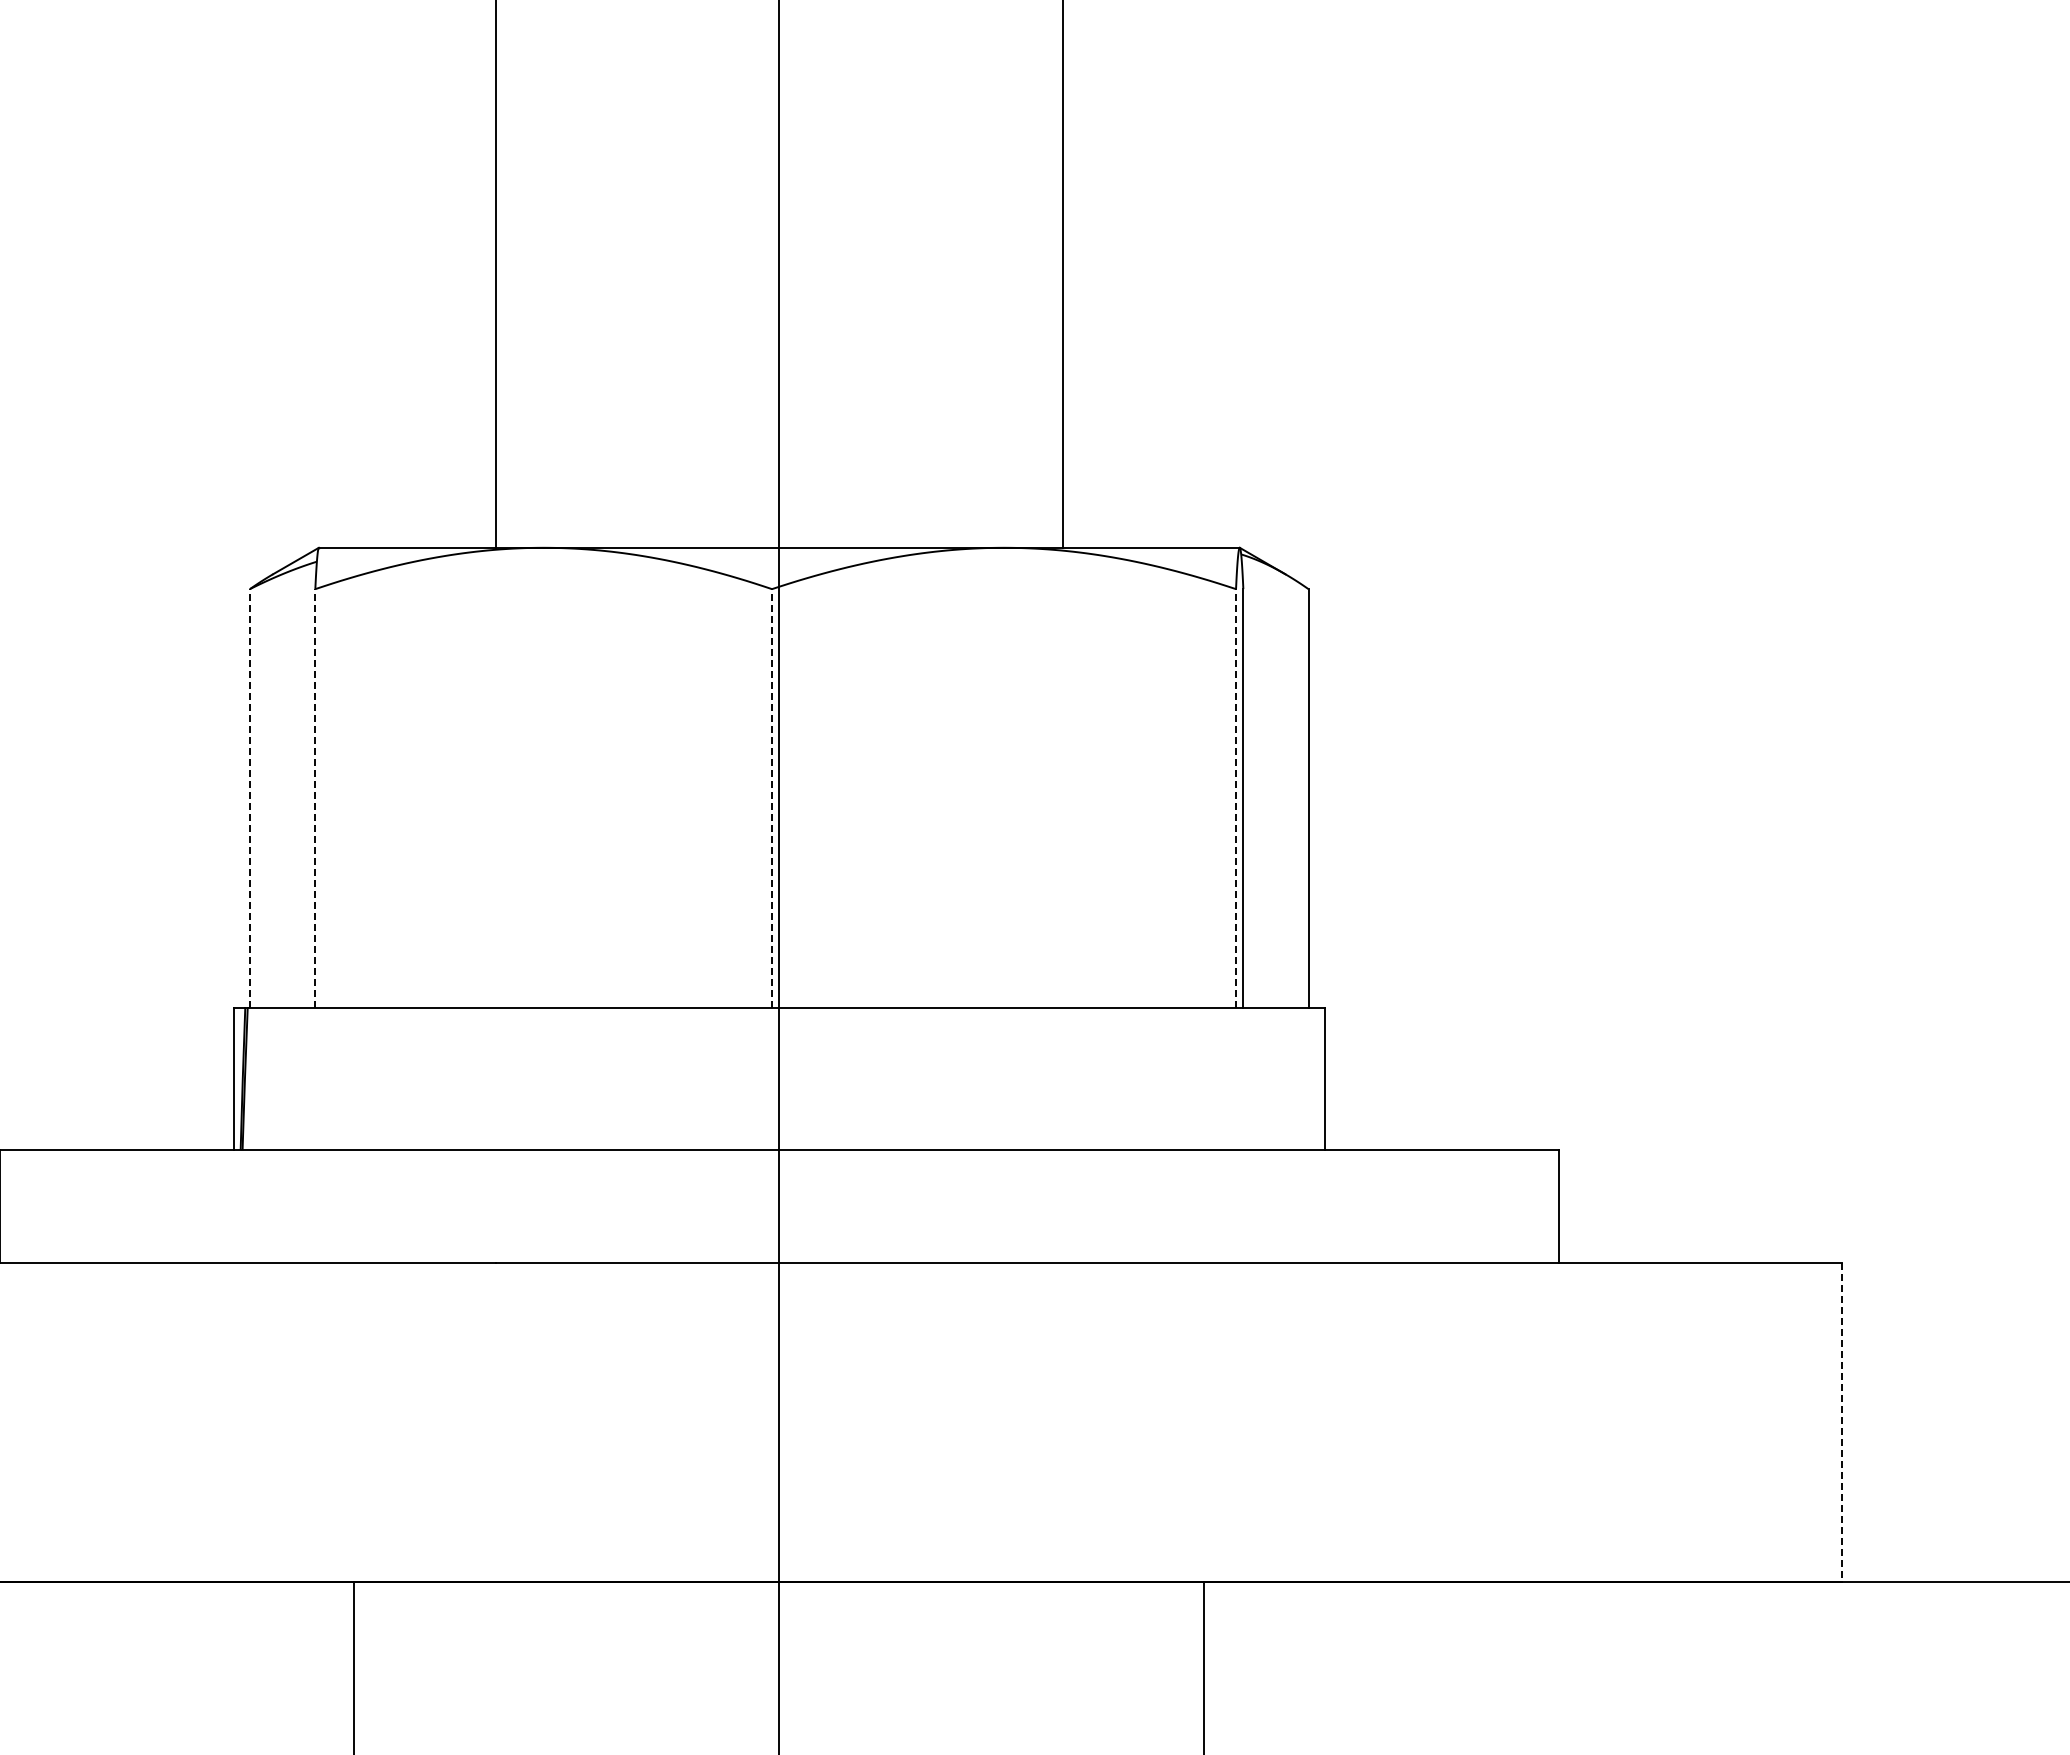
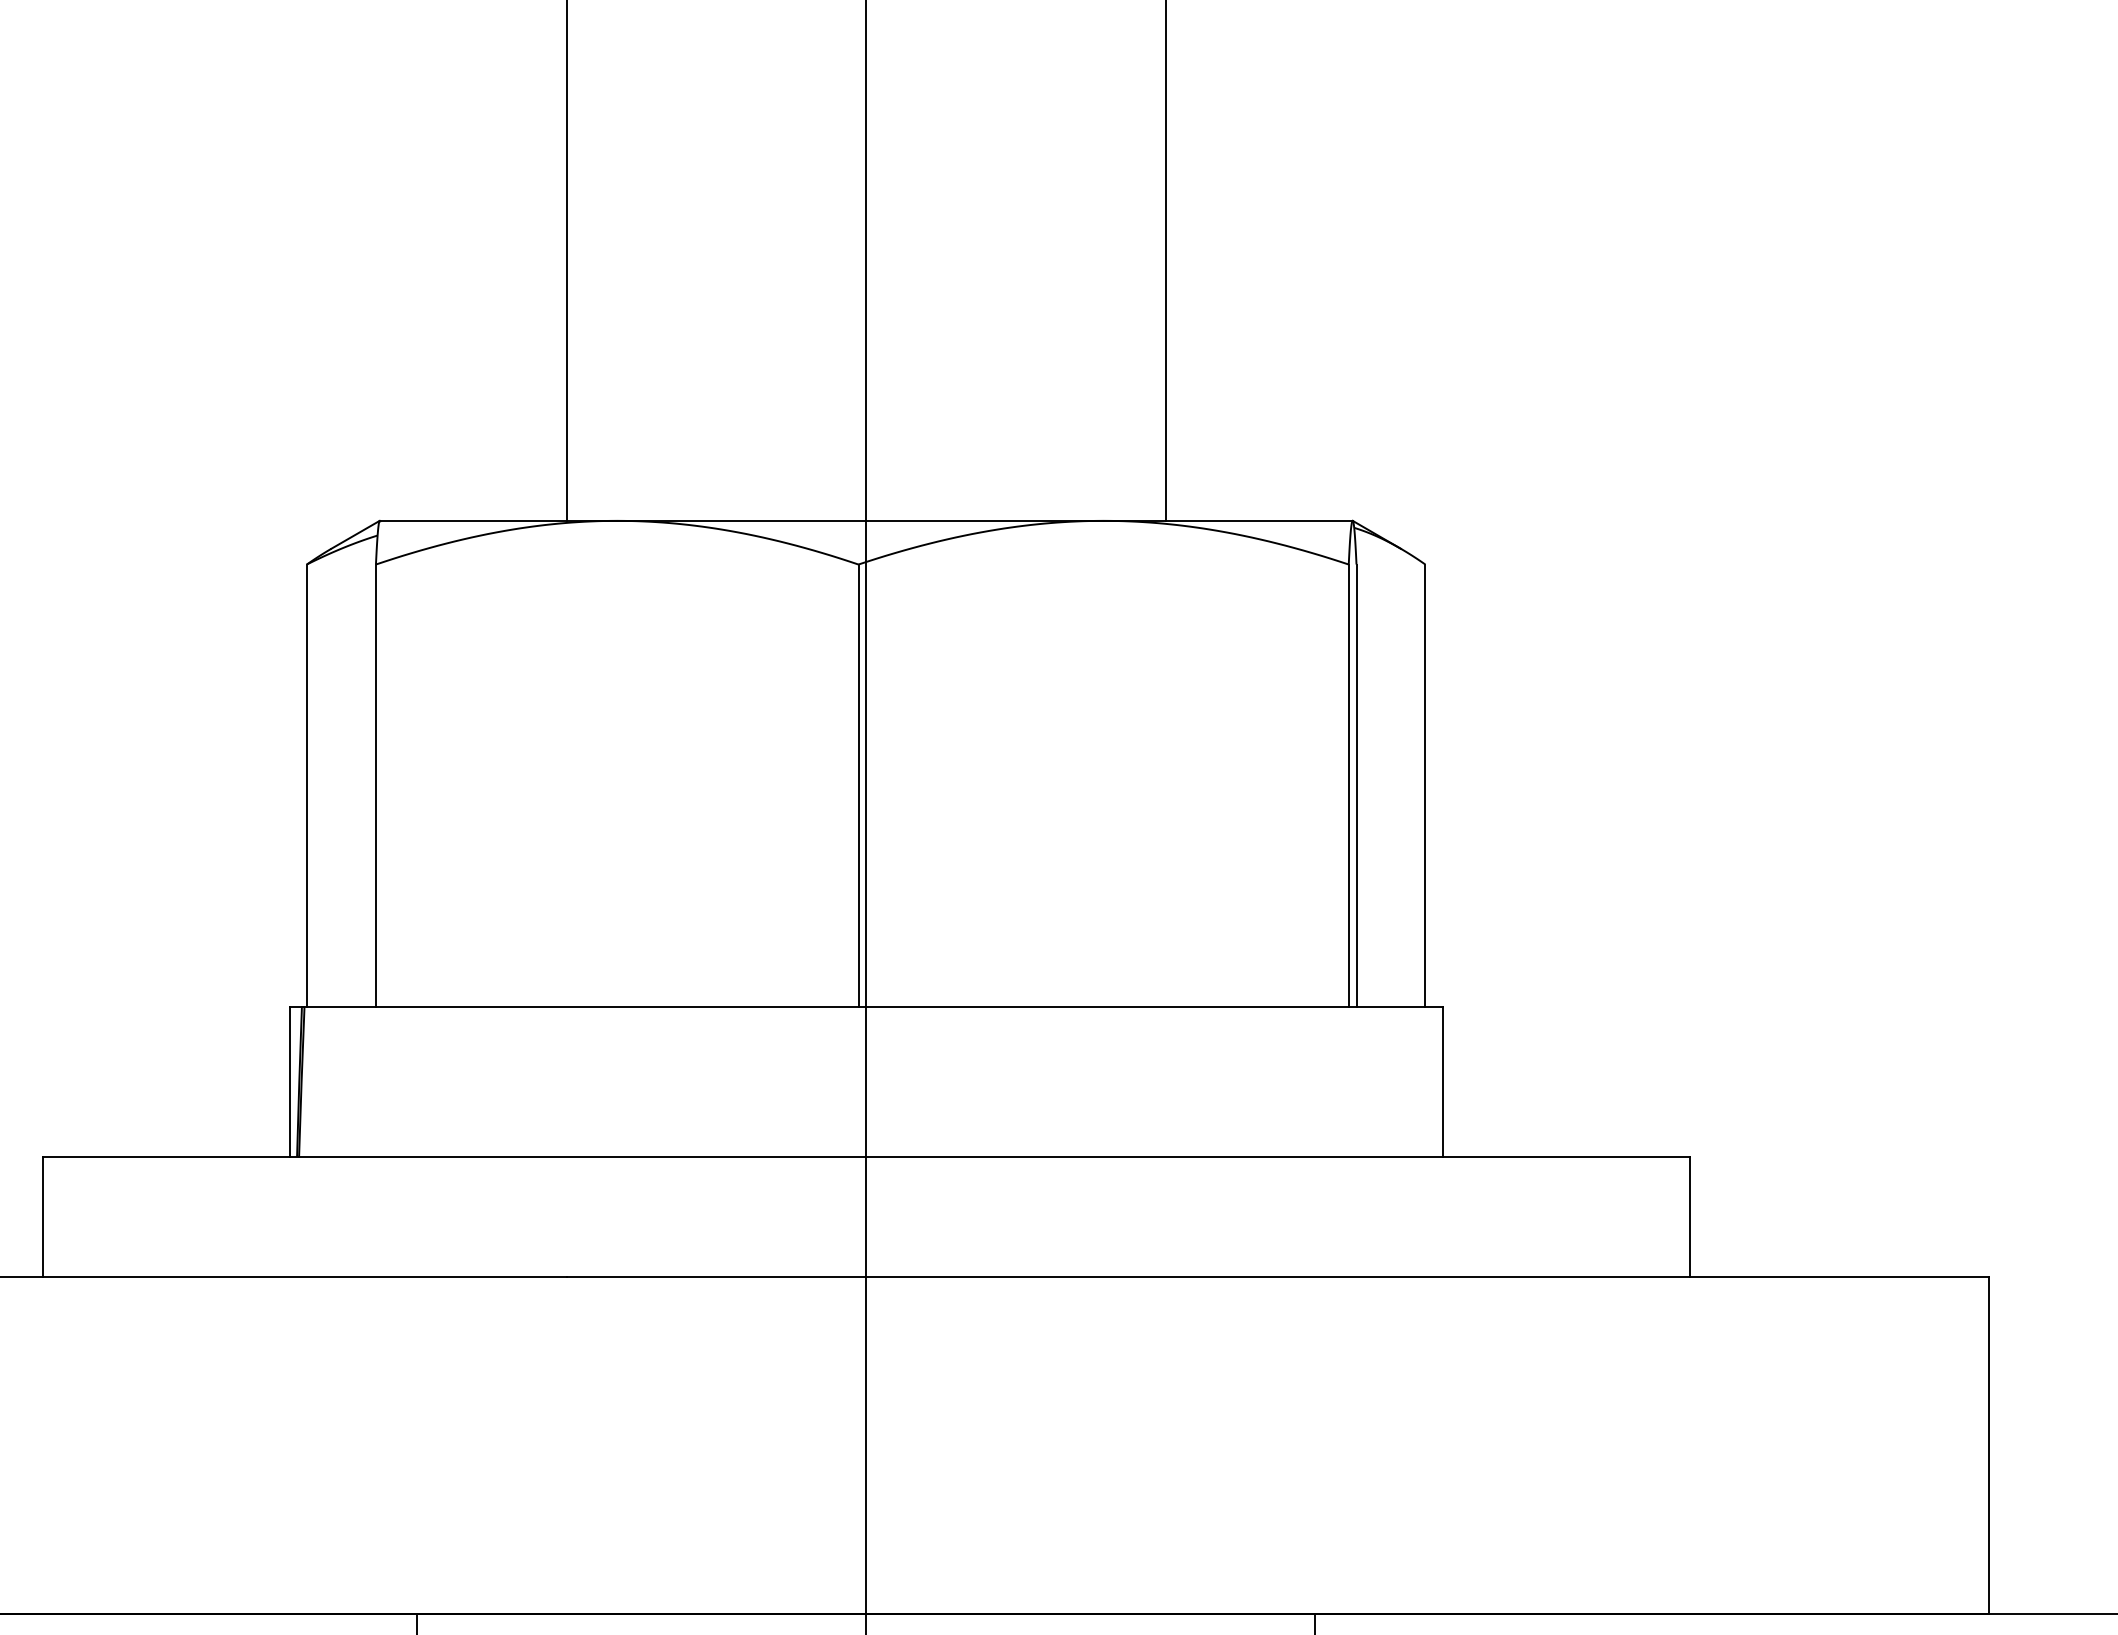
line: (249, 798) -> (306, 785), dashed -> solid
line: (315, 798) -> (376, 785), dashed -> solid
line: (772, 798) -> (858, 785), dashed -> solid
line: (1236, 798) -> (1349, 785), dashed -> solid
line: (1841, 1423) -> (1988, 1446), dashed -> solid

